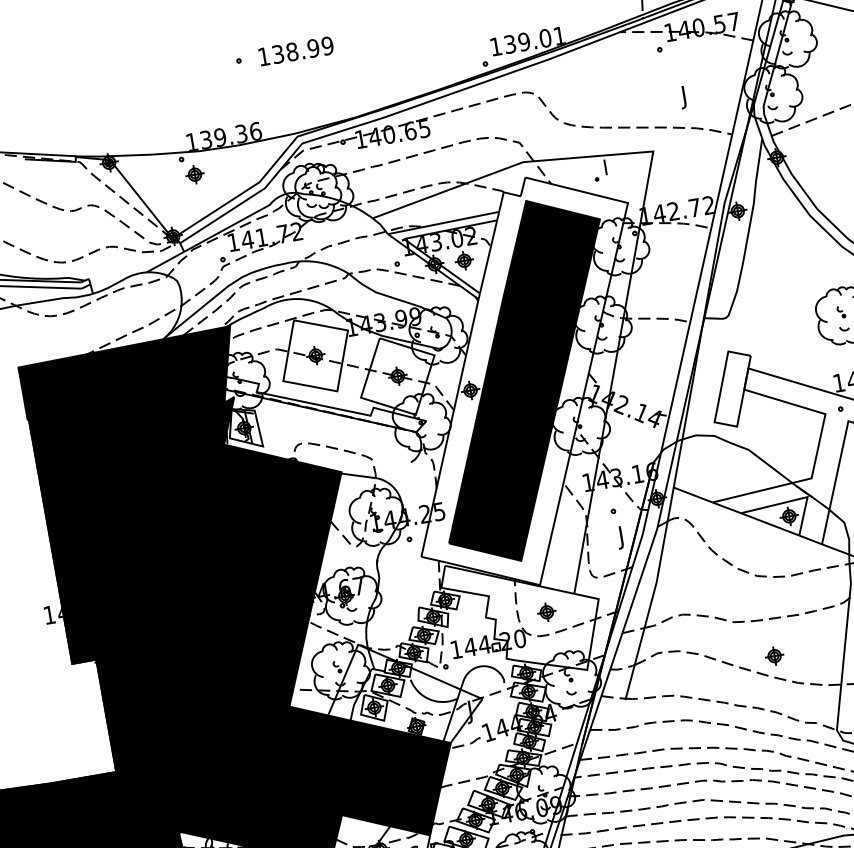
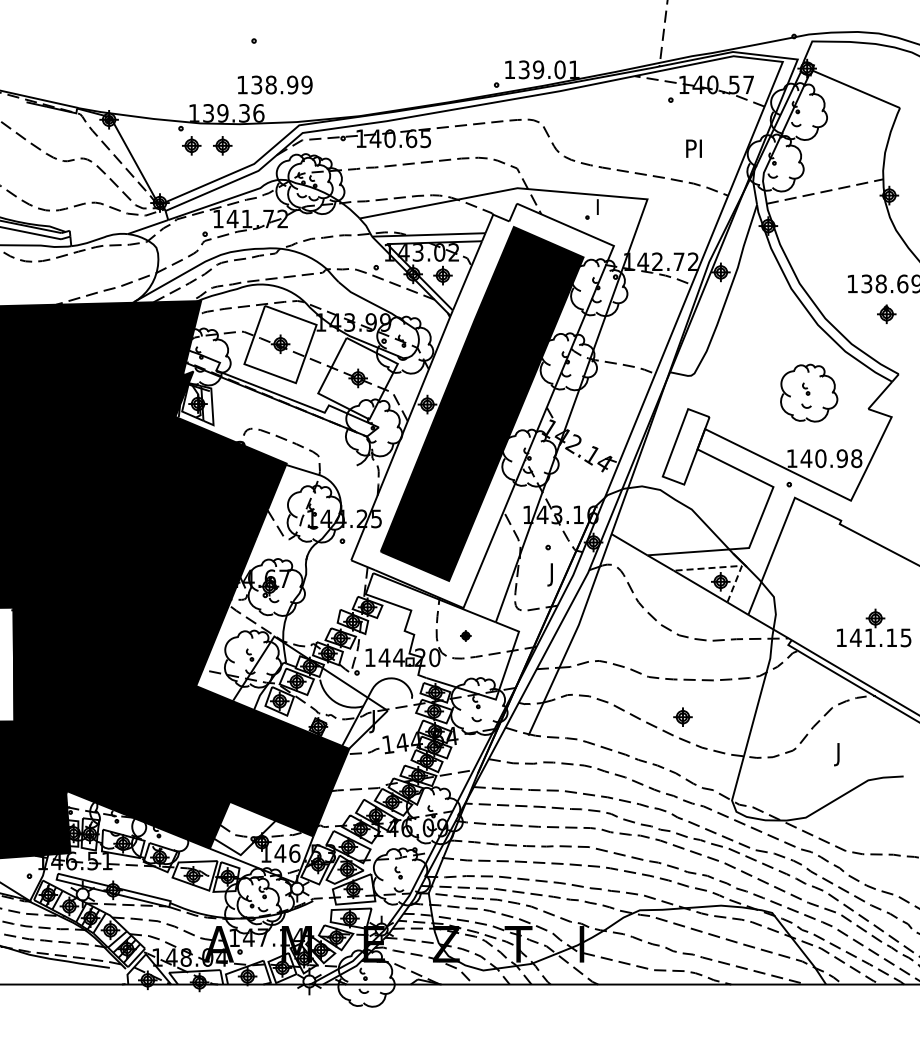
text: (295, 50) -> (274, 84), moved
text: (688, 95) -> (691, 150), J -> PI
part: (225, 169) -> (222, 145), added
line: (794, 499) -> (728, 566), solid -> dashed
part: (546, 611) -> (465, 635), size x0.6

